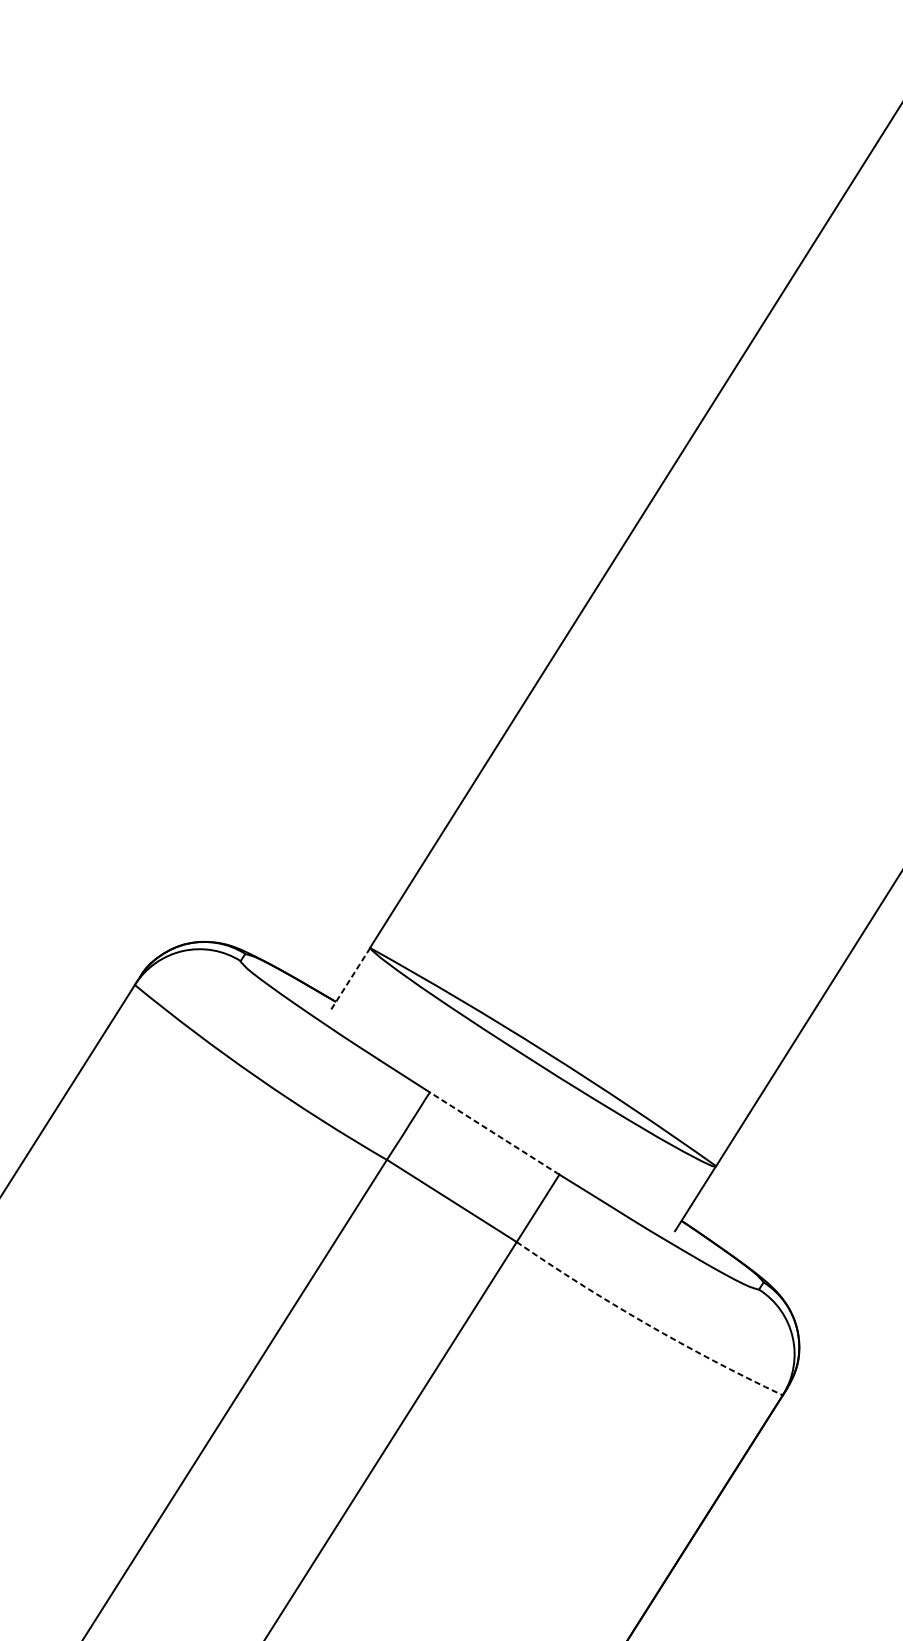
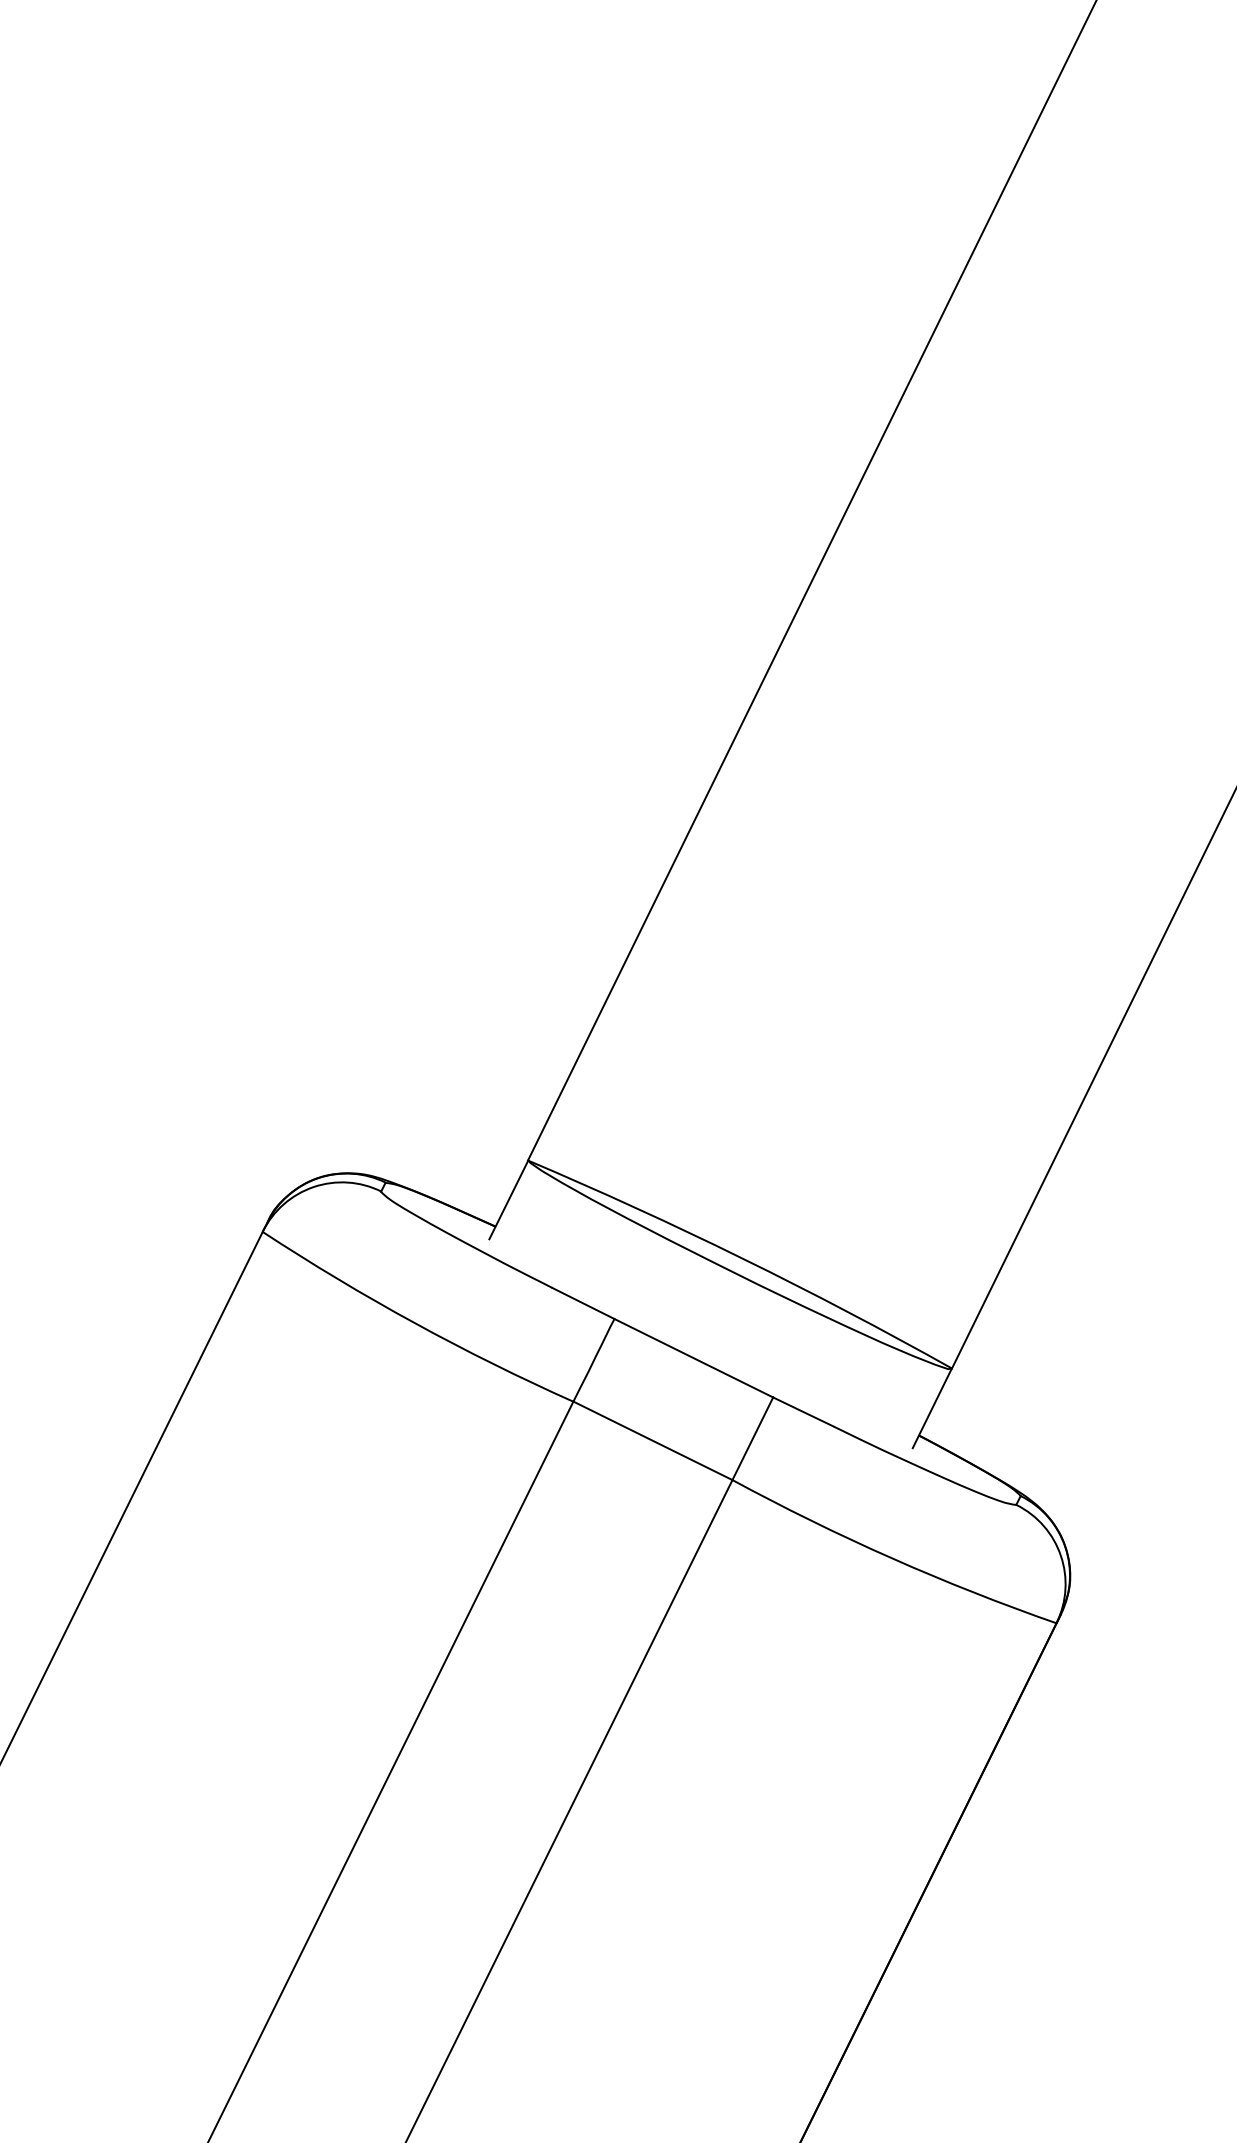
line: (349, 979) -> (508, 1199), dashed -> solid
line: (494, 1133) -> (693, 1358), dashed -> solid
arc: (646, 1324) -> (891, 1558), dashed -> solid

